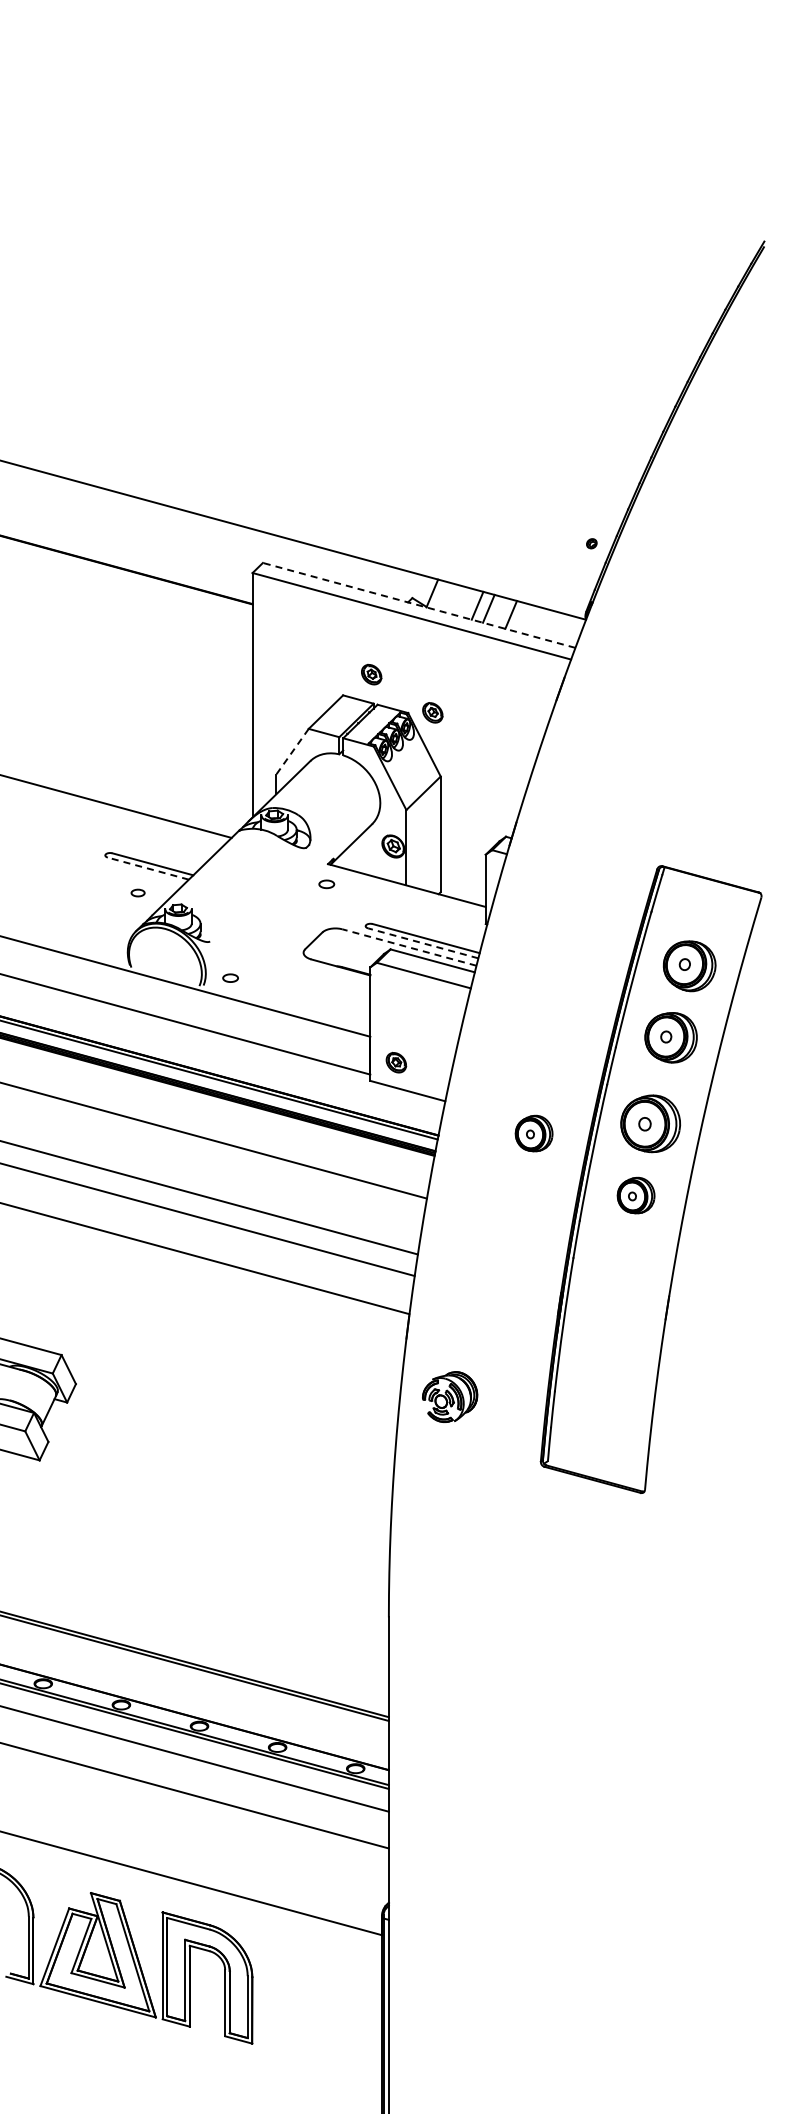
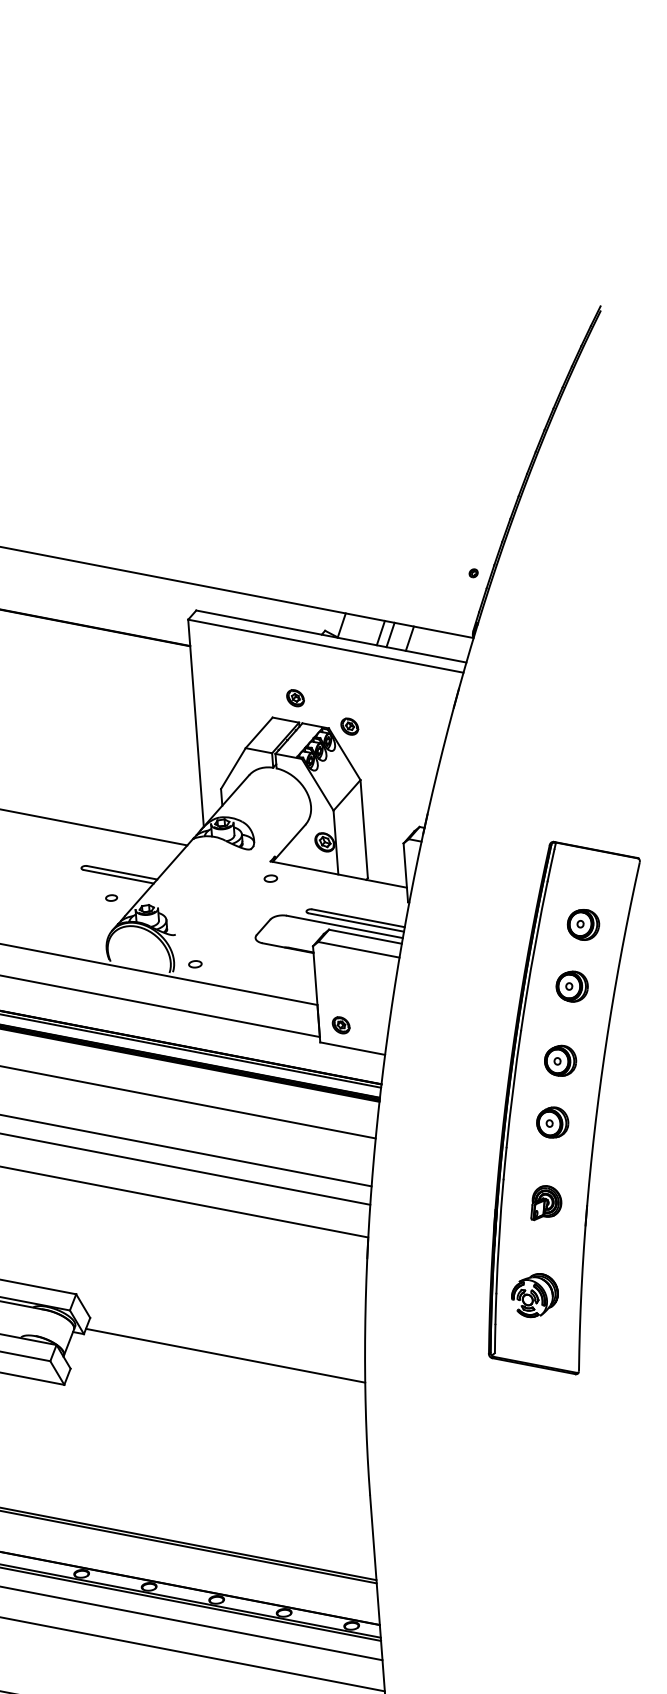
line: (419, 605) -> (331, 636), dashed -> solid
line: (292, 752) -> (233, 769), dashed -> solid
line: (148, 868) -> (118, 876), dashed -> solid
line: (422, 943) -> (355, 922), dashed -> solid
line: (409, 947) -> (344, 926), dashed -> solid
part: (689, 966) -> (583, 925), size x0.71
part: (670, 1037) -> (571, 986), size x0.71
part: (650, 1123) -> (560, 1060), size x0.62
part: (533, 1133) -> (461, 1076), removed
part: (620, 1288) -> (545, 1202), added
part: (450, 1396) -> (535, 1295), moved
line: (231, 1440) -> (225, 1355), added

